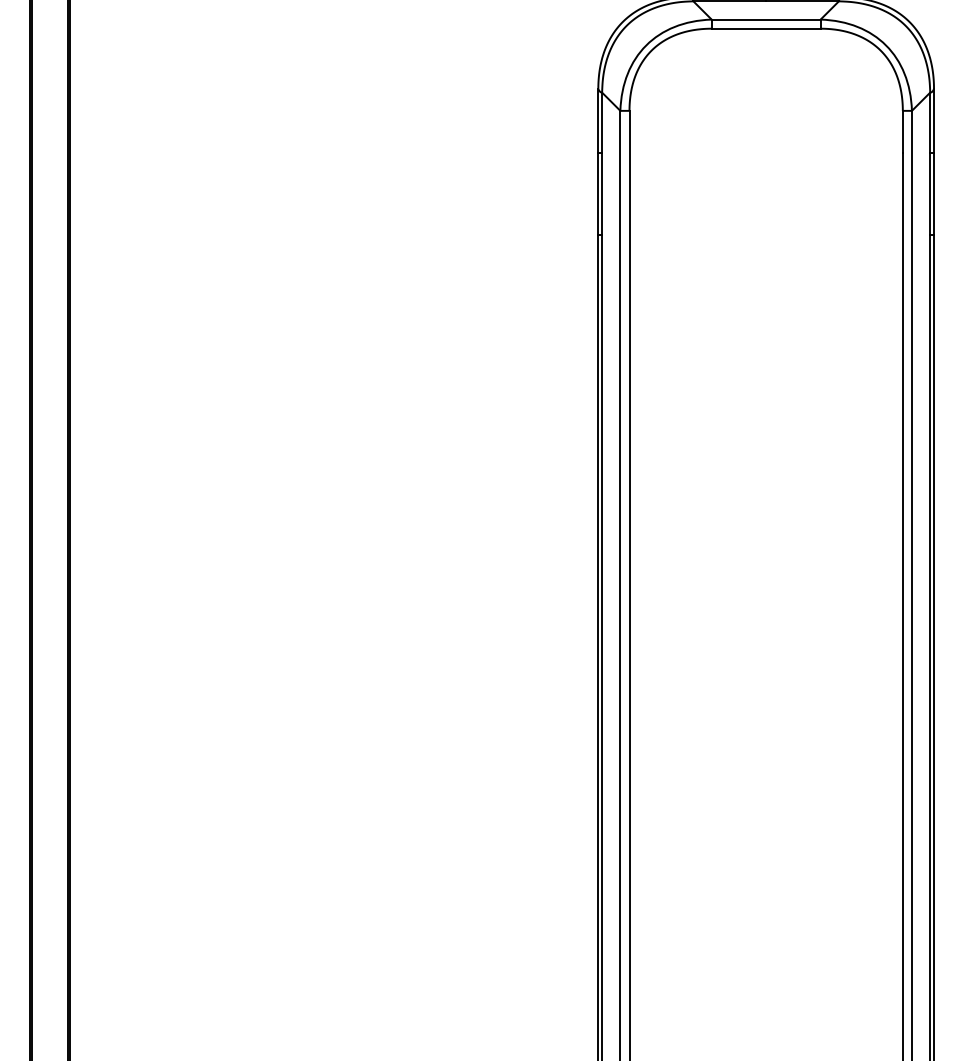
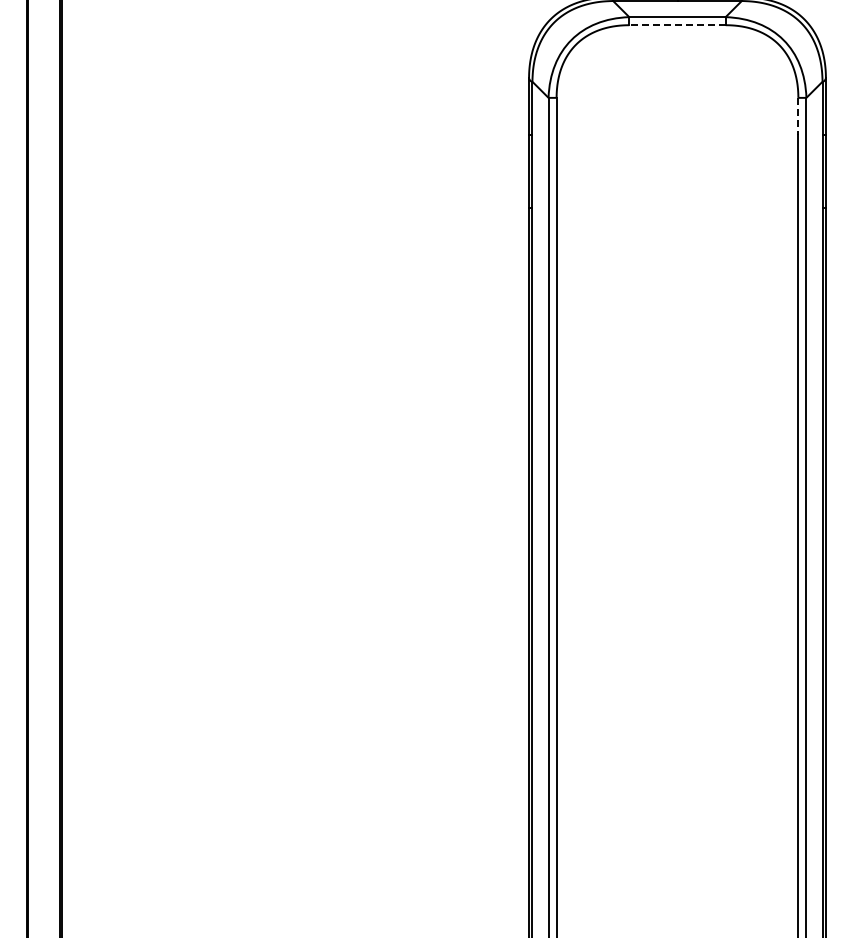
line: (766, 29) -> (677, 25), solid -> dashed
line: (902, 131) -> (798, 116), solid -> dashed

